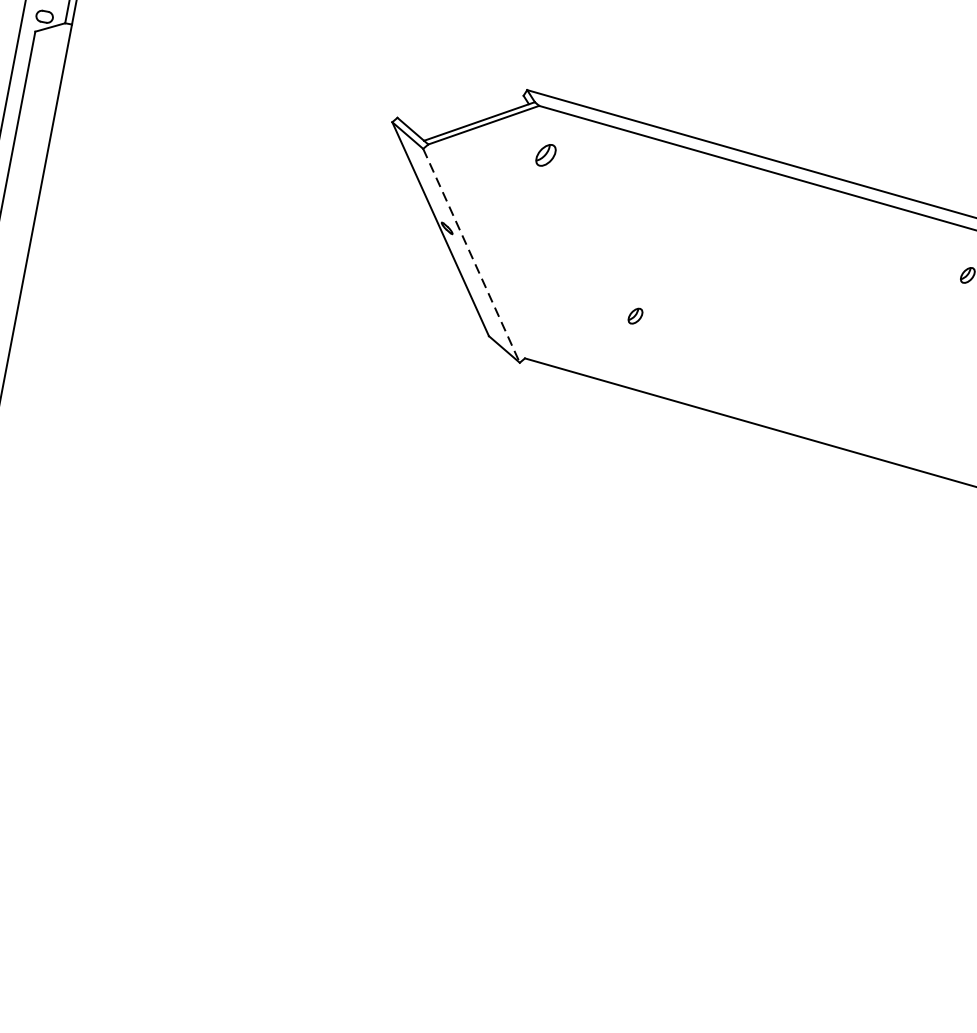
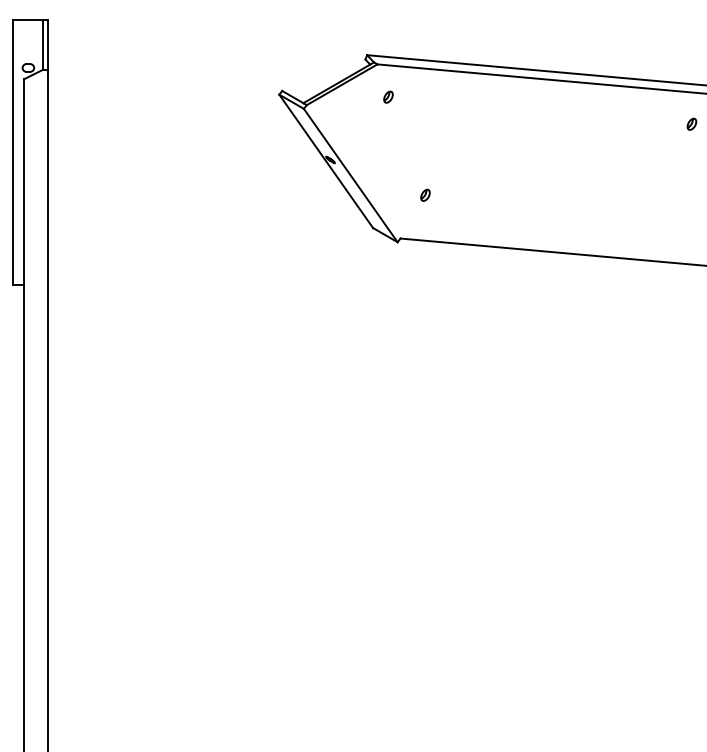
part: (546, 154) -> (388, 96), size x0.71
line: (471, 255) -> (350, 175), dashed -> solid
part: (635, 314) -> (425, 194), moved

